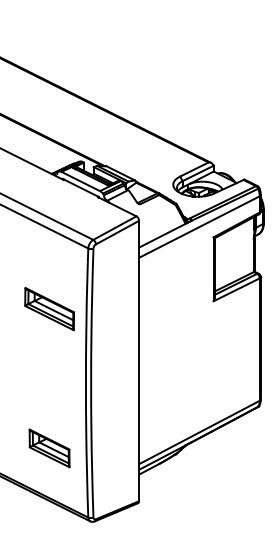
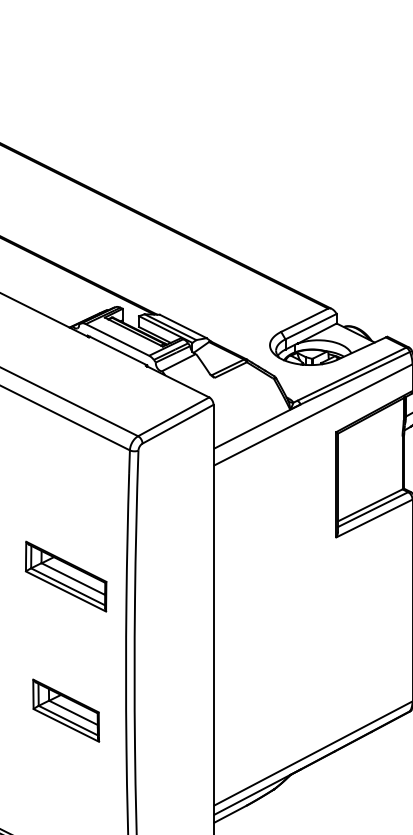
part: (49, 309) -> (65, 577), moved
part: (49, 448) -> (65, 710), moved

